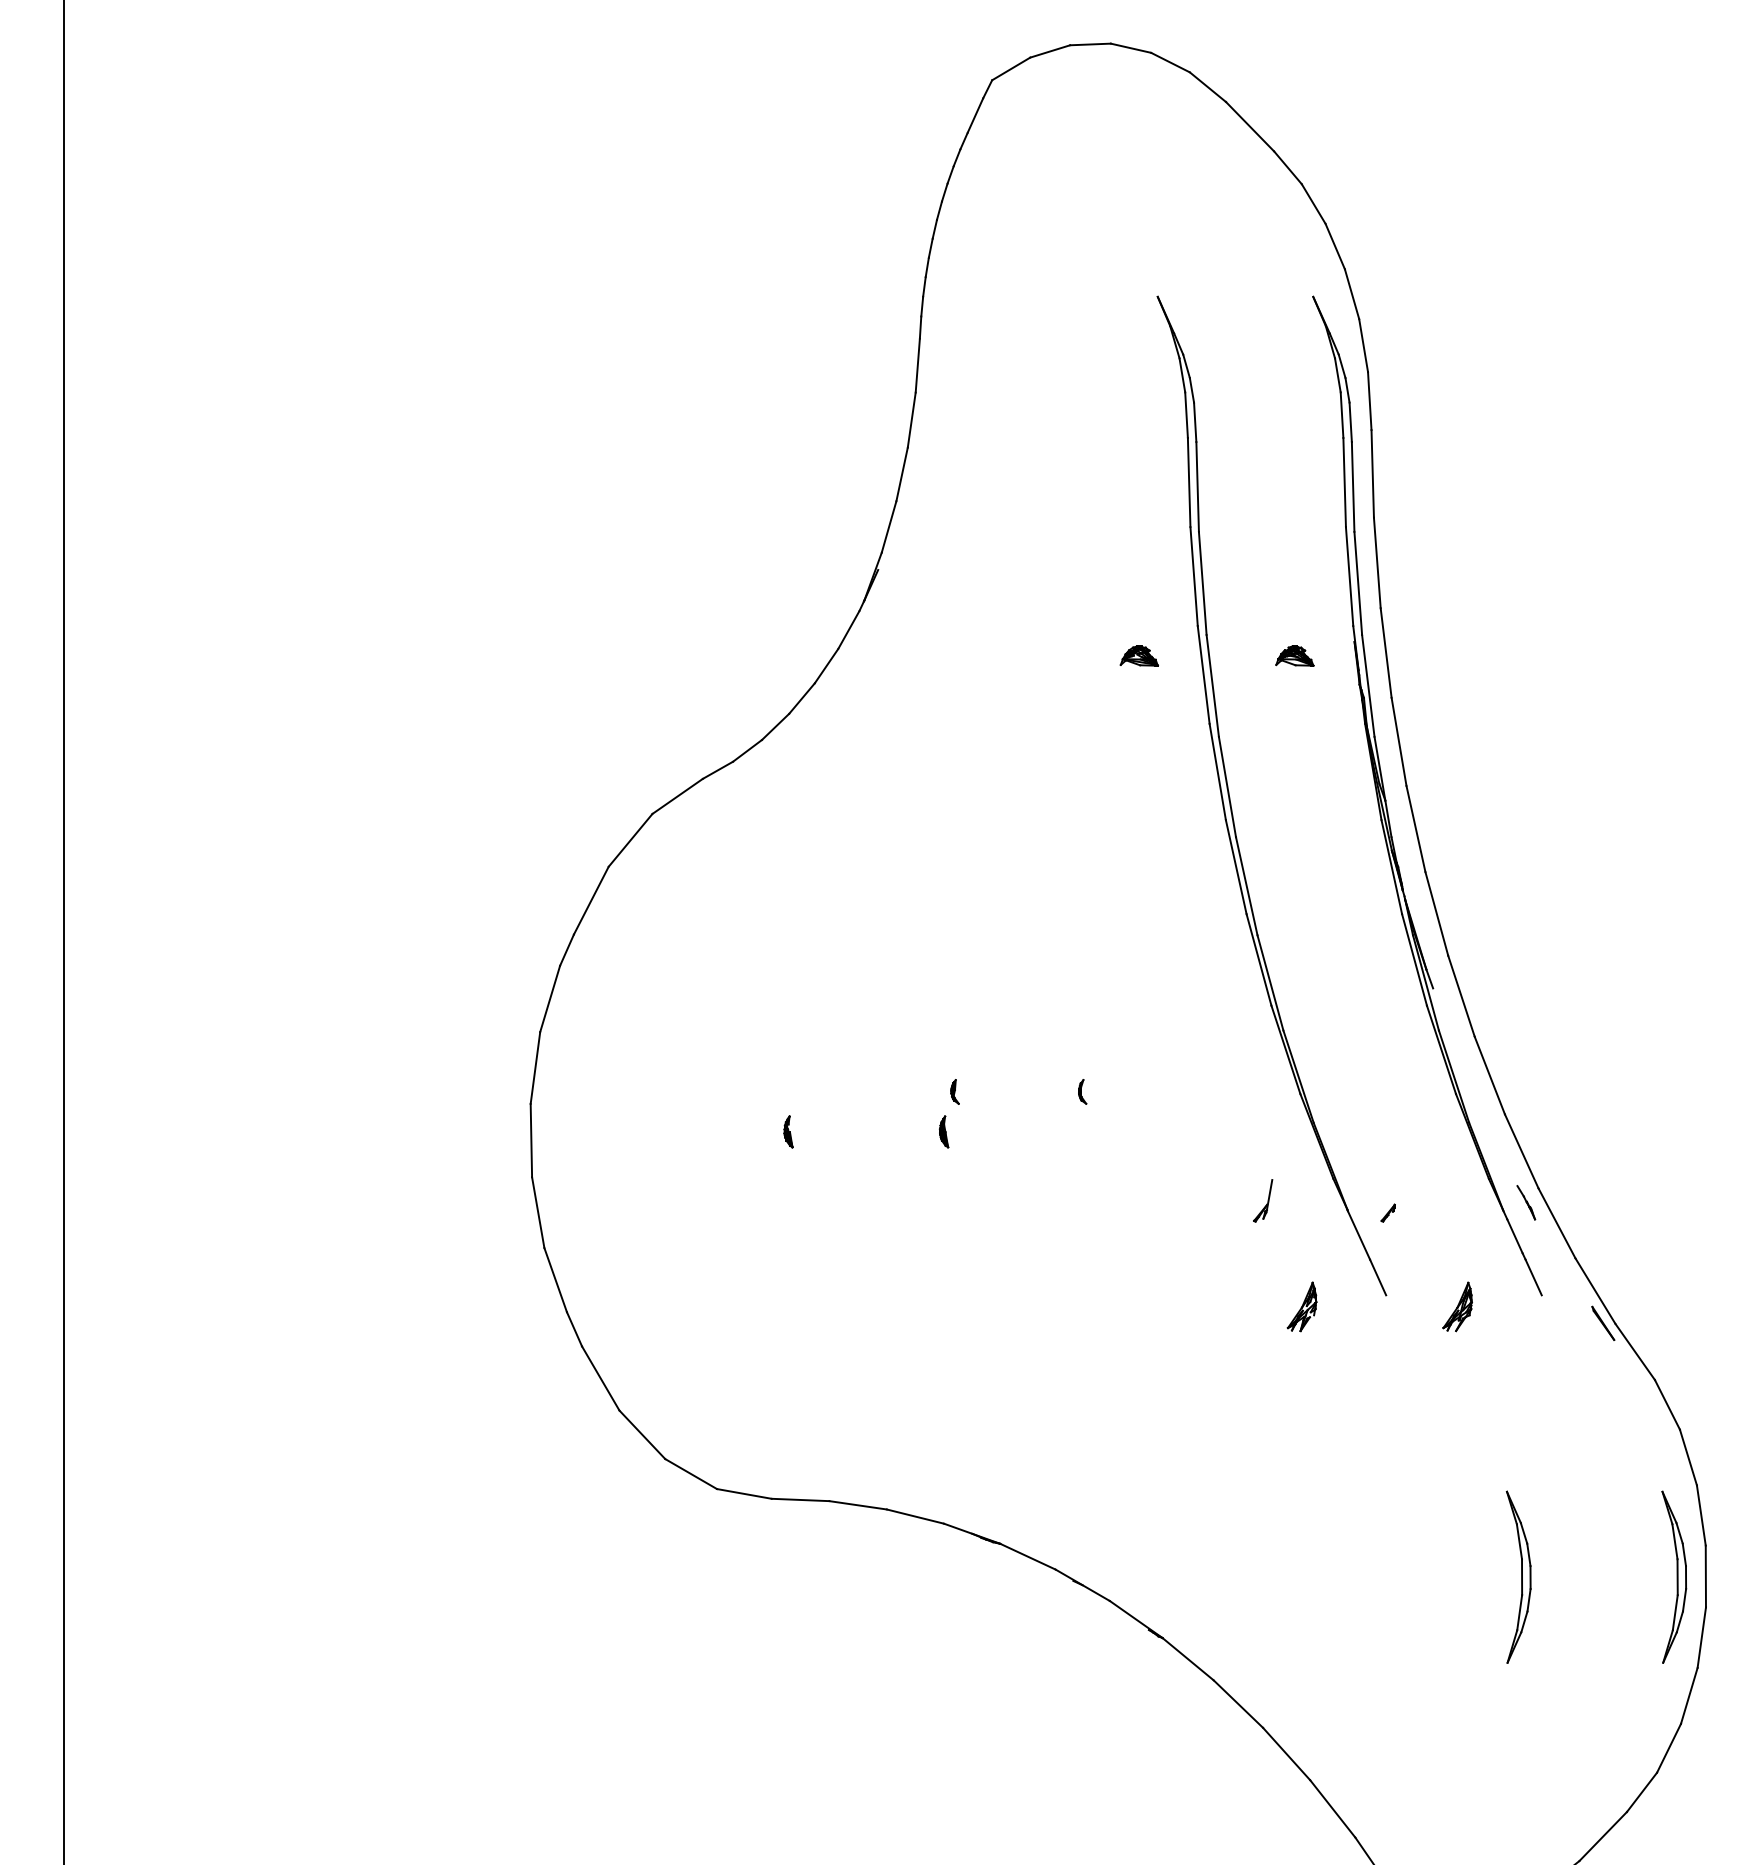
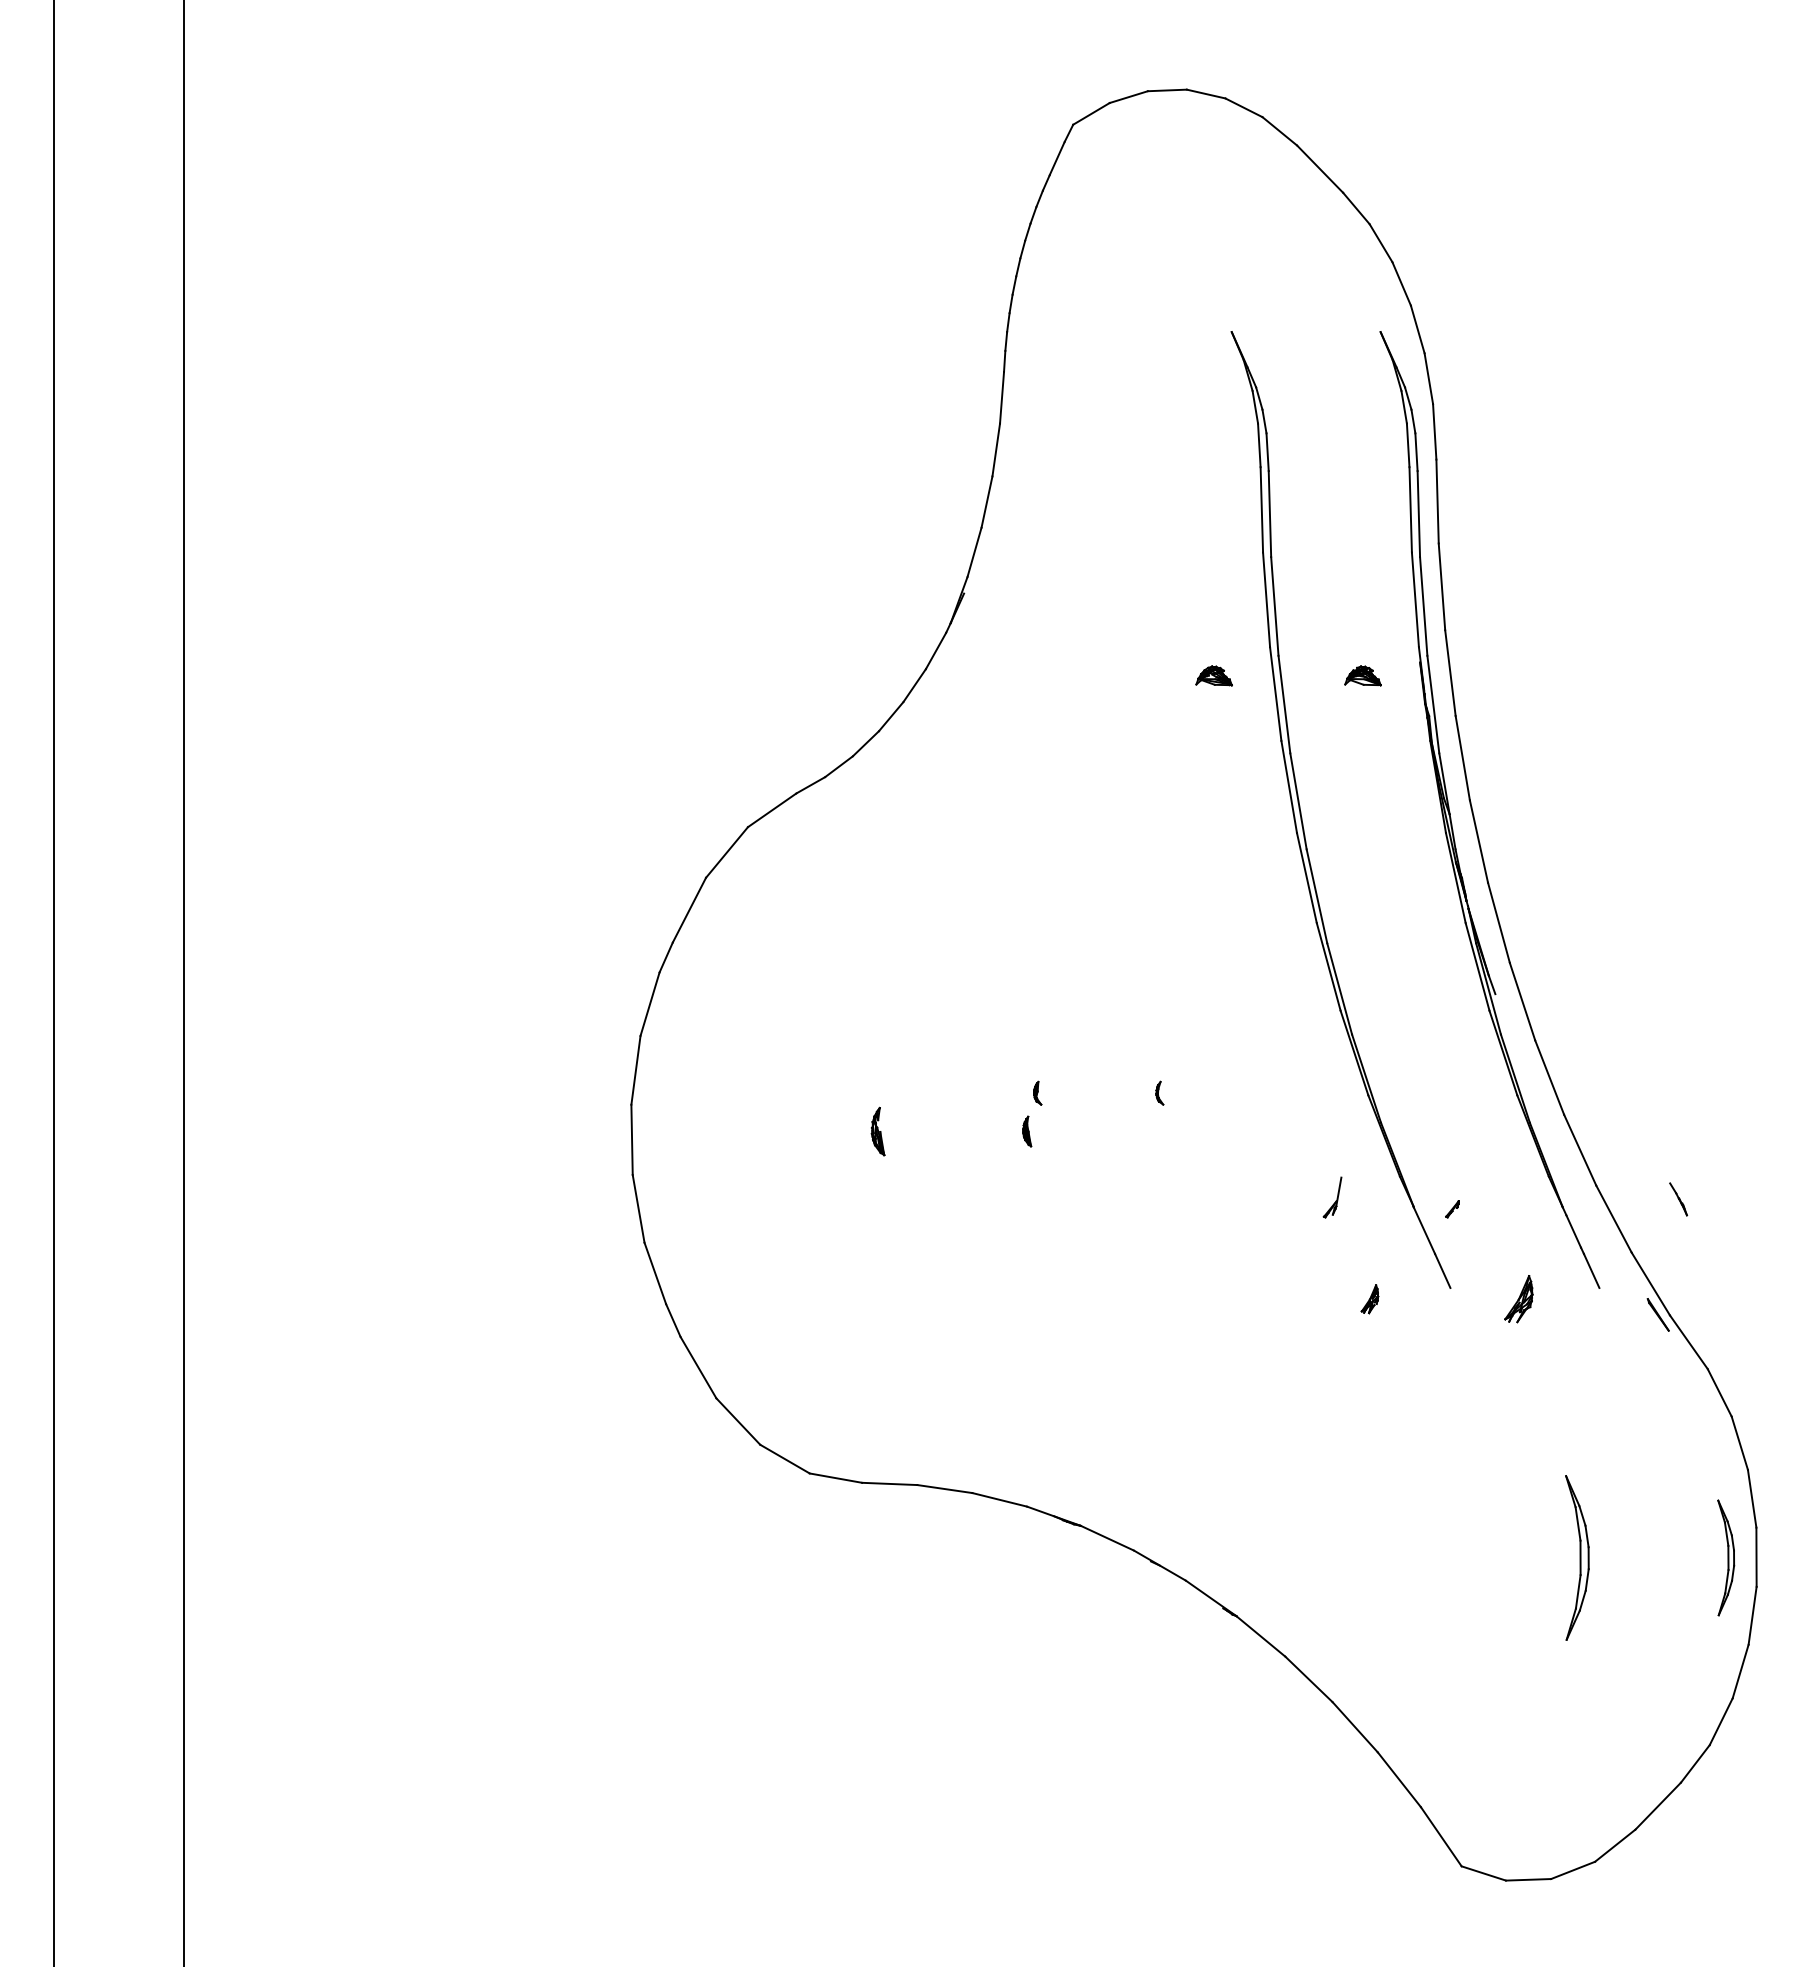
part: (788, 1131) -> (878, 1131), size x1.6
part: (1526, 1202) -> (1678, 1199), moved
part: (1301, 1307) -> (1369, 1299), size x0.6
part: (1673, 1576) -> (1725, 1557), size x0.7

